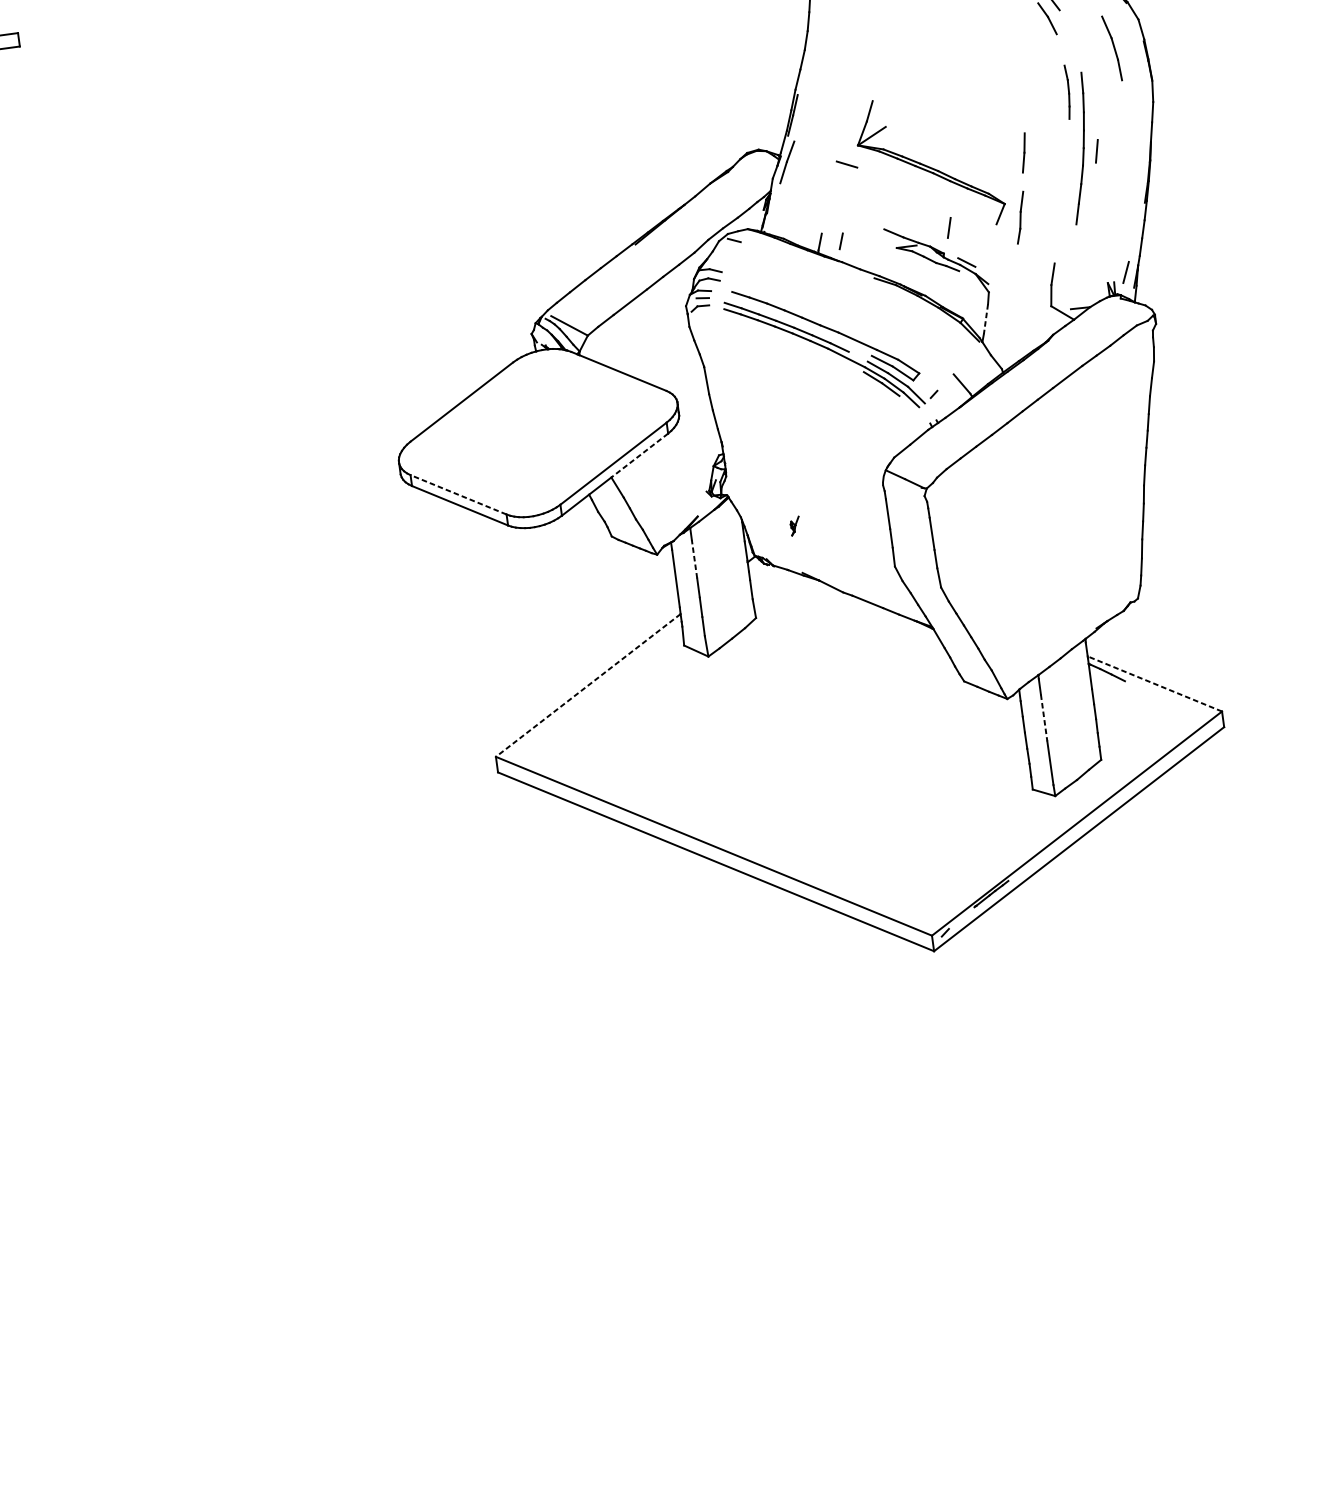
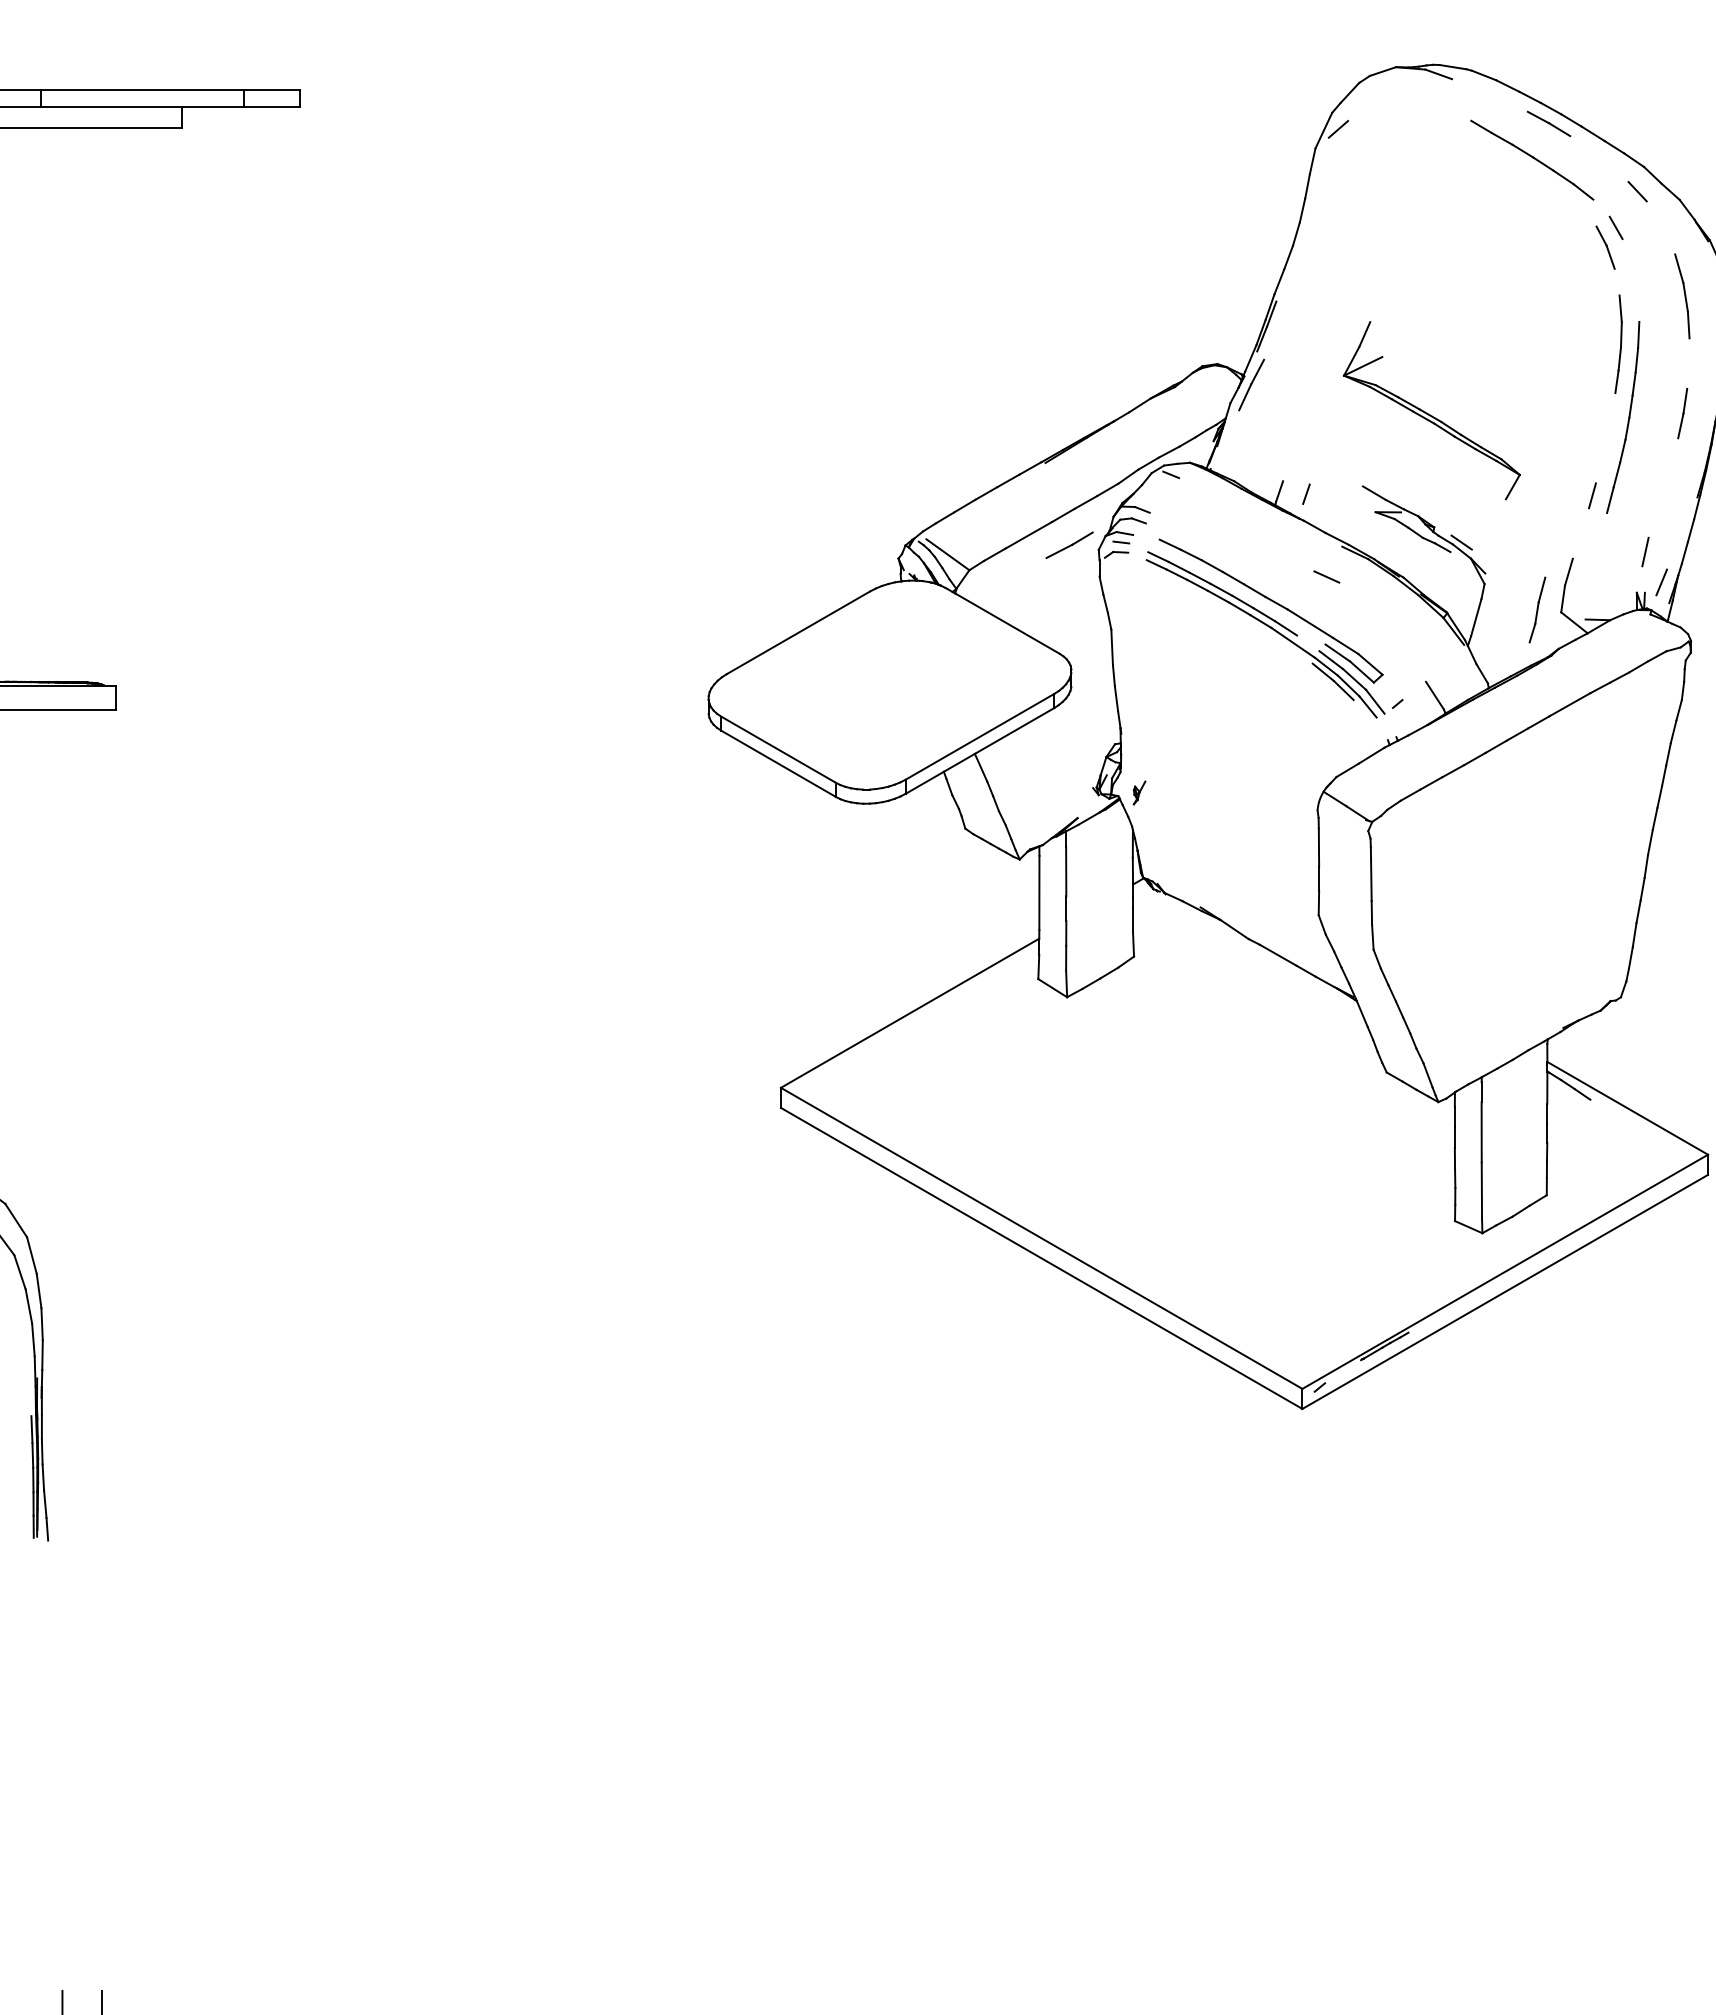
part: (1067, 91) -> (1618, 343), size x1.43
line: (1096, 150) -> (1645, 551), moved
line: (1023, 152) -> (1682, 413), moved
line: (846, 164) -> (1326, 576), moved
part: (1020, 217) -> (1537, 609), moved
line: (949, 227) -> (1592, 495), moved
line: (663, 305) -> (1070, 544), added
line: (986, 319) -> (1476, 617), dashed -> solid
line: (639, 455) -> (1014, 730), dashed -> solid
line: (458, 494) -> (778, 749), dashed -> solid
part: (795, 525) -> (1139, 792), moved
line: (694, 559) -> (1066, 871), dashed -> solid
line: (1154, 684) -> (1627, 1108), dashed -> solid
line: (587, 685) -> (909, 1013), dashed -> solid
line: (1043, 718) -> (1481, 1132), dashed -> solid

